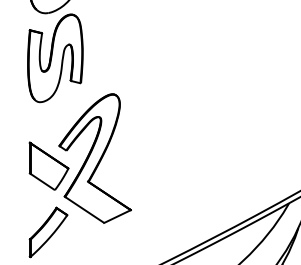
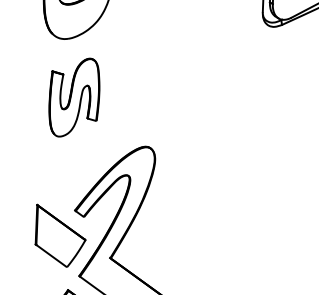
part: (55, 58) -> (74, 97), size x0.7

